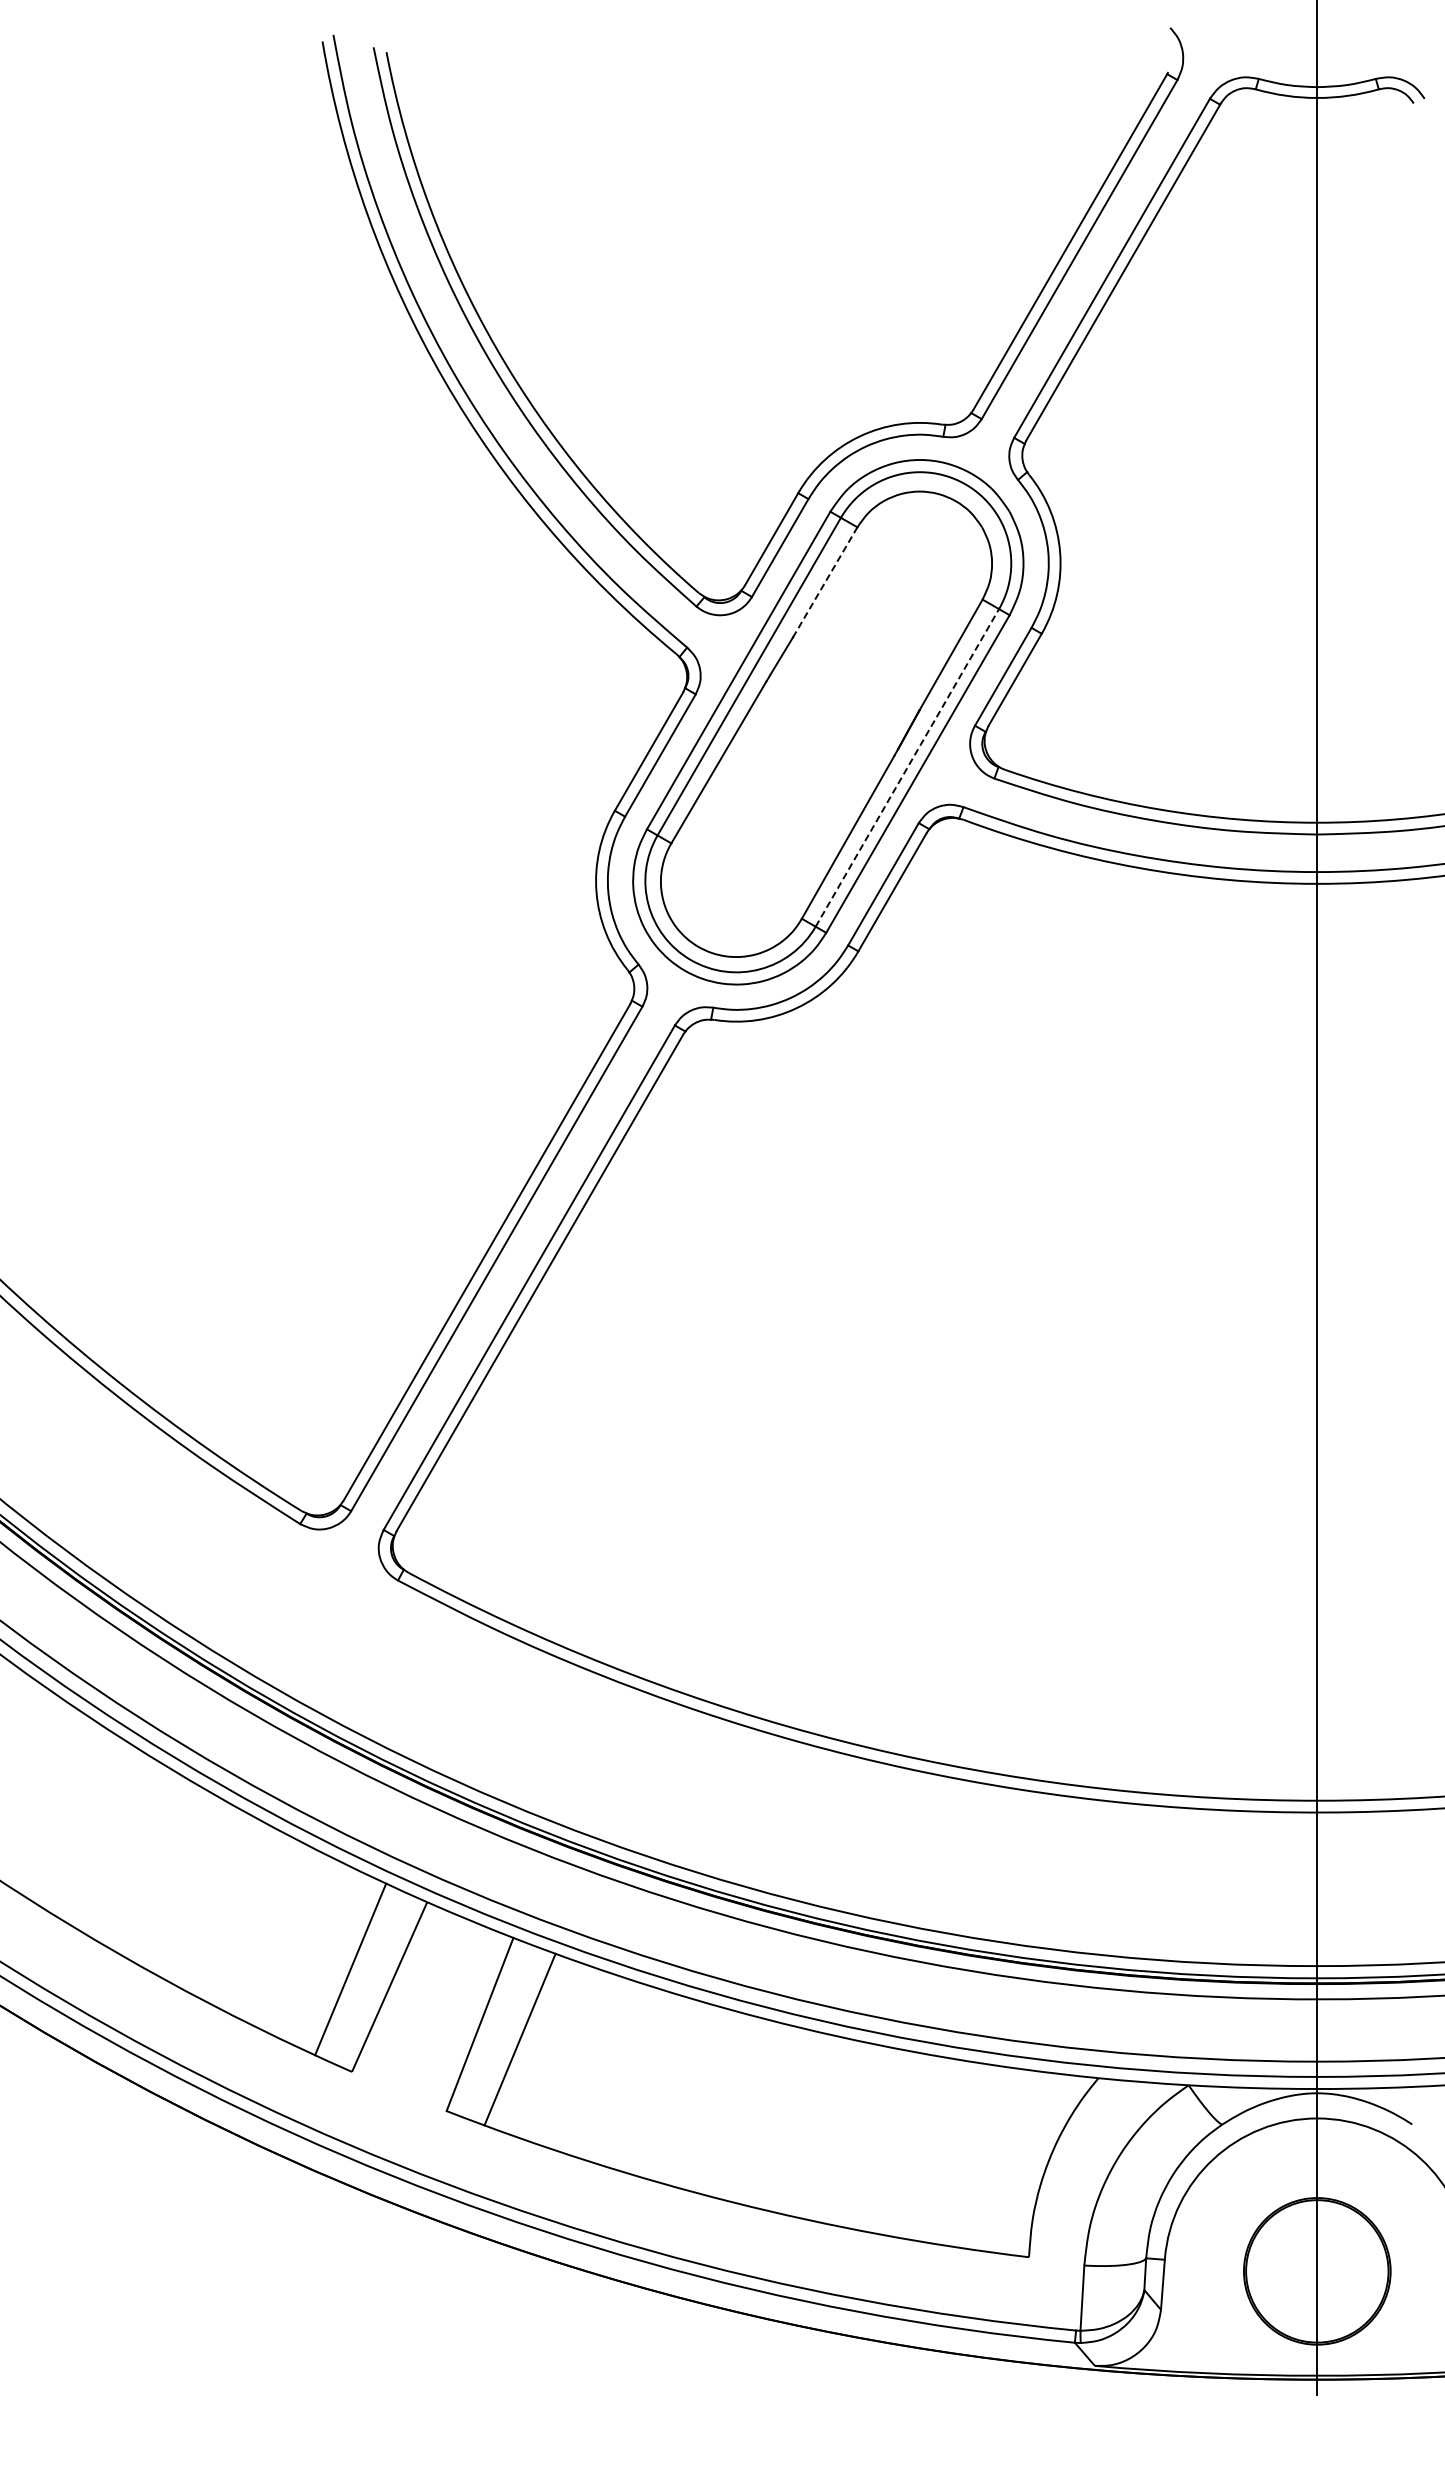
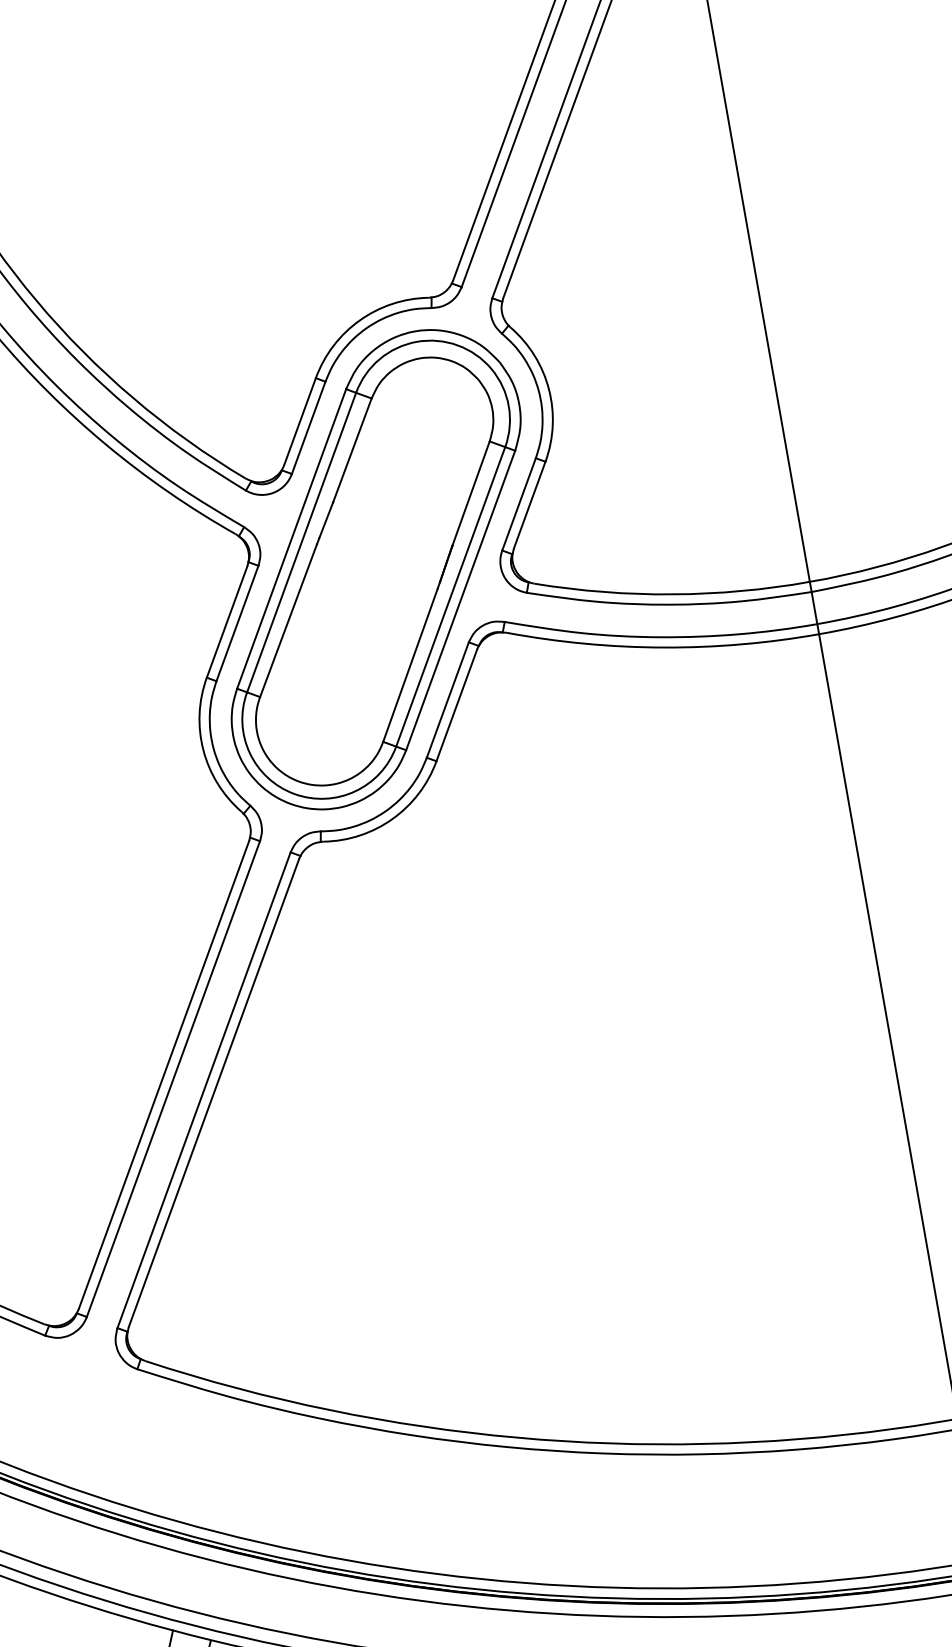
line: (825, 582) -> (352, 450), dashed -> solid
line: (907, 767) -> (450, 596), dashed -> solid

